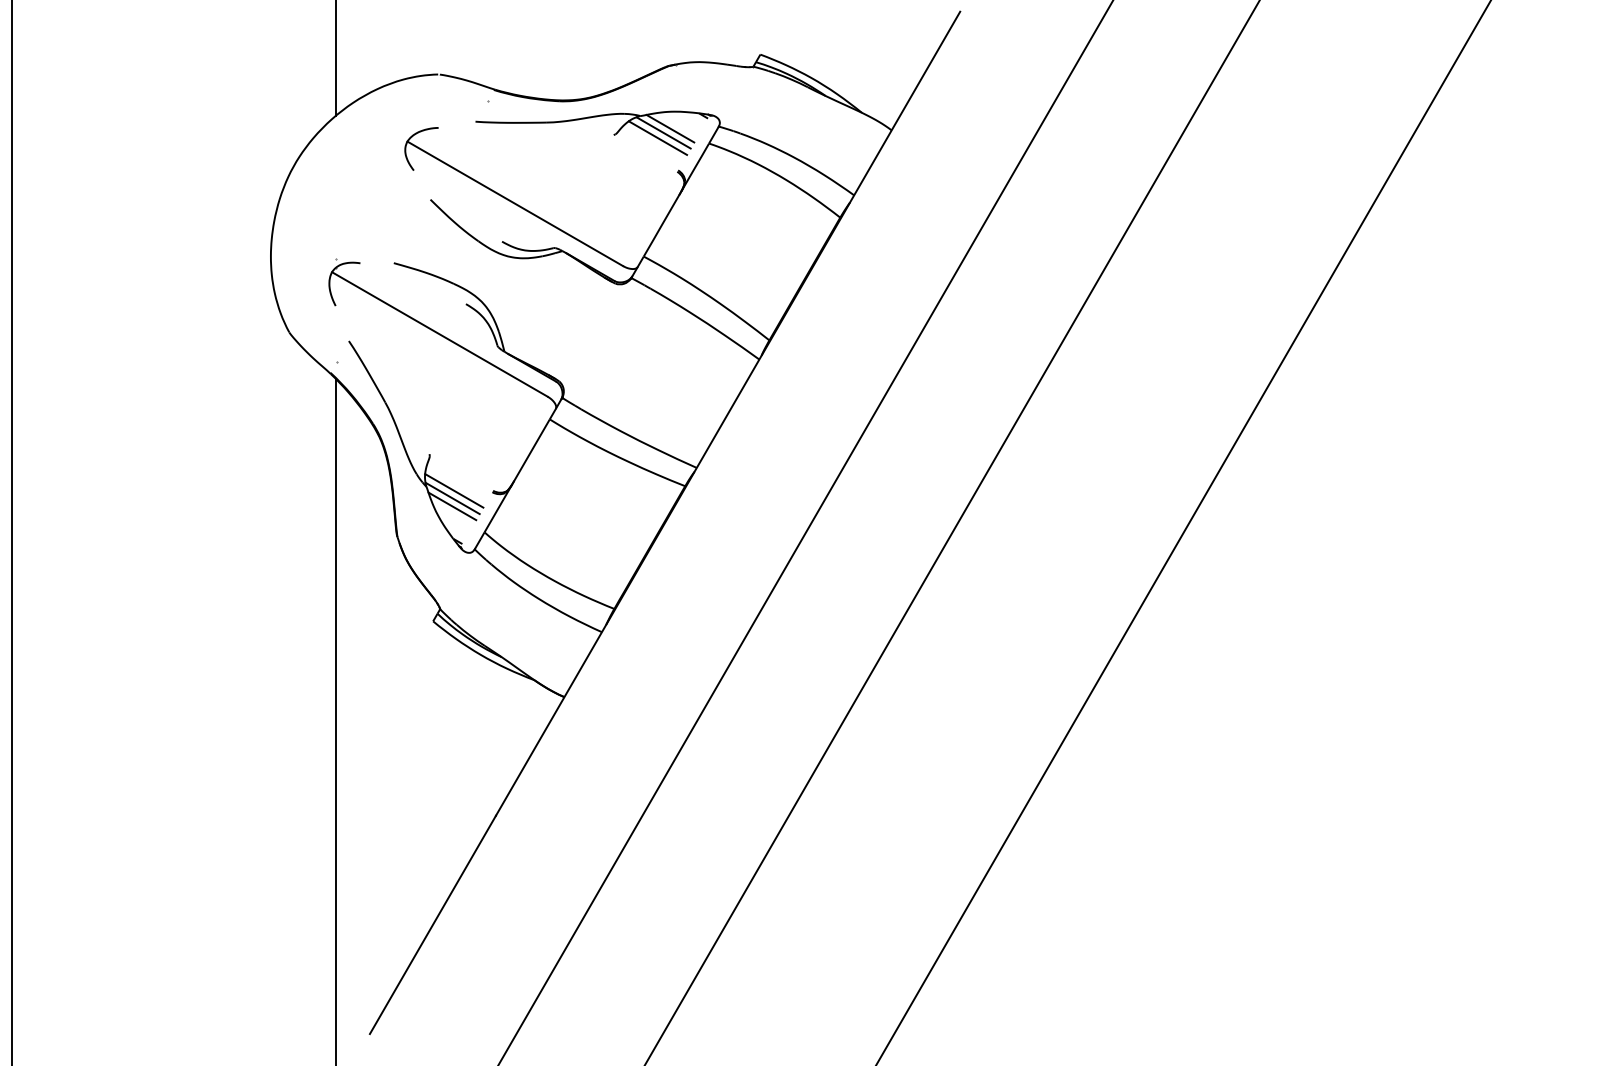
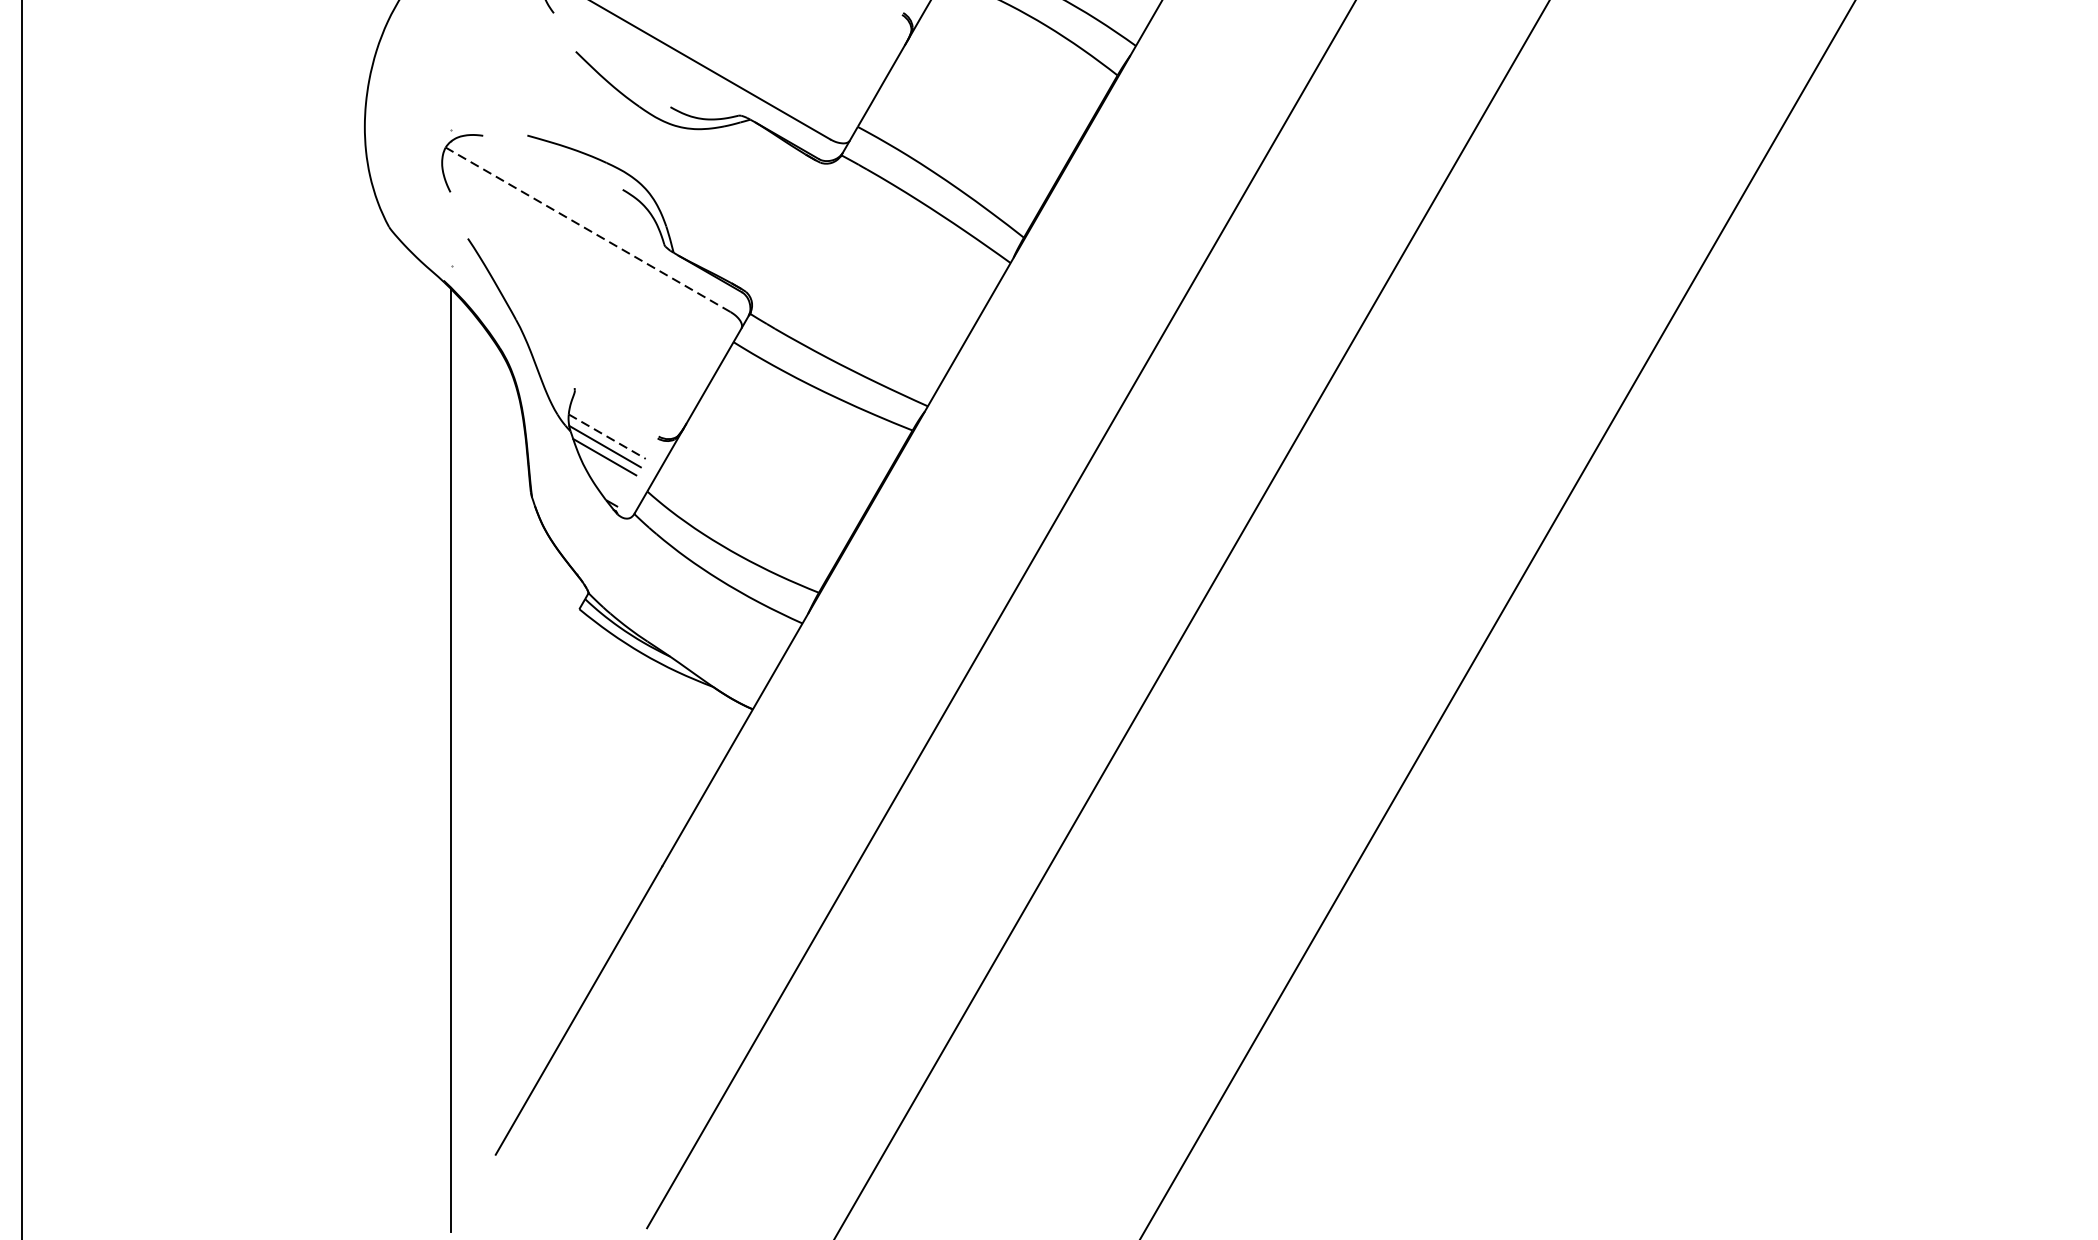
line: (439, 334) -> (587, 229), solid -> dashed
line: (454, 490) -> (607, 436), solid -> dashed

